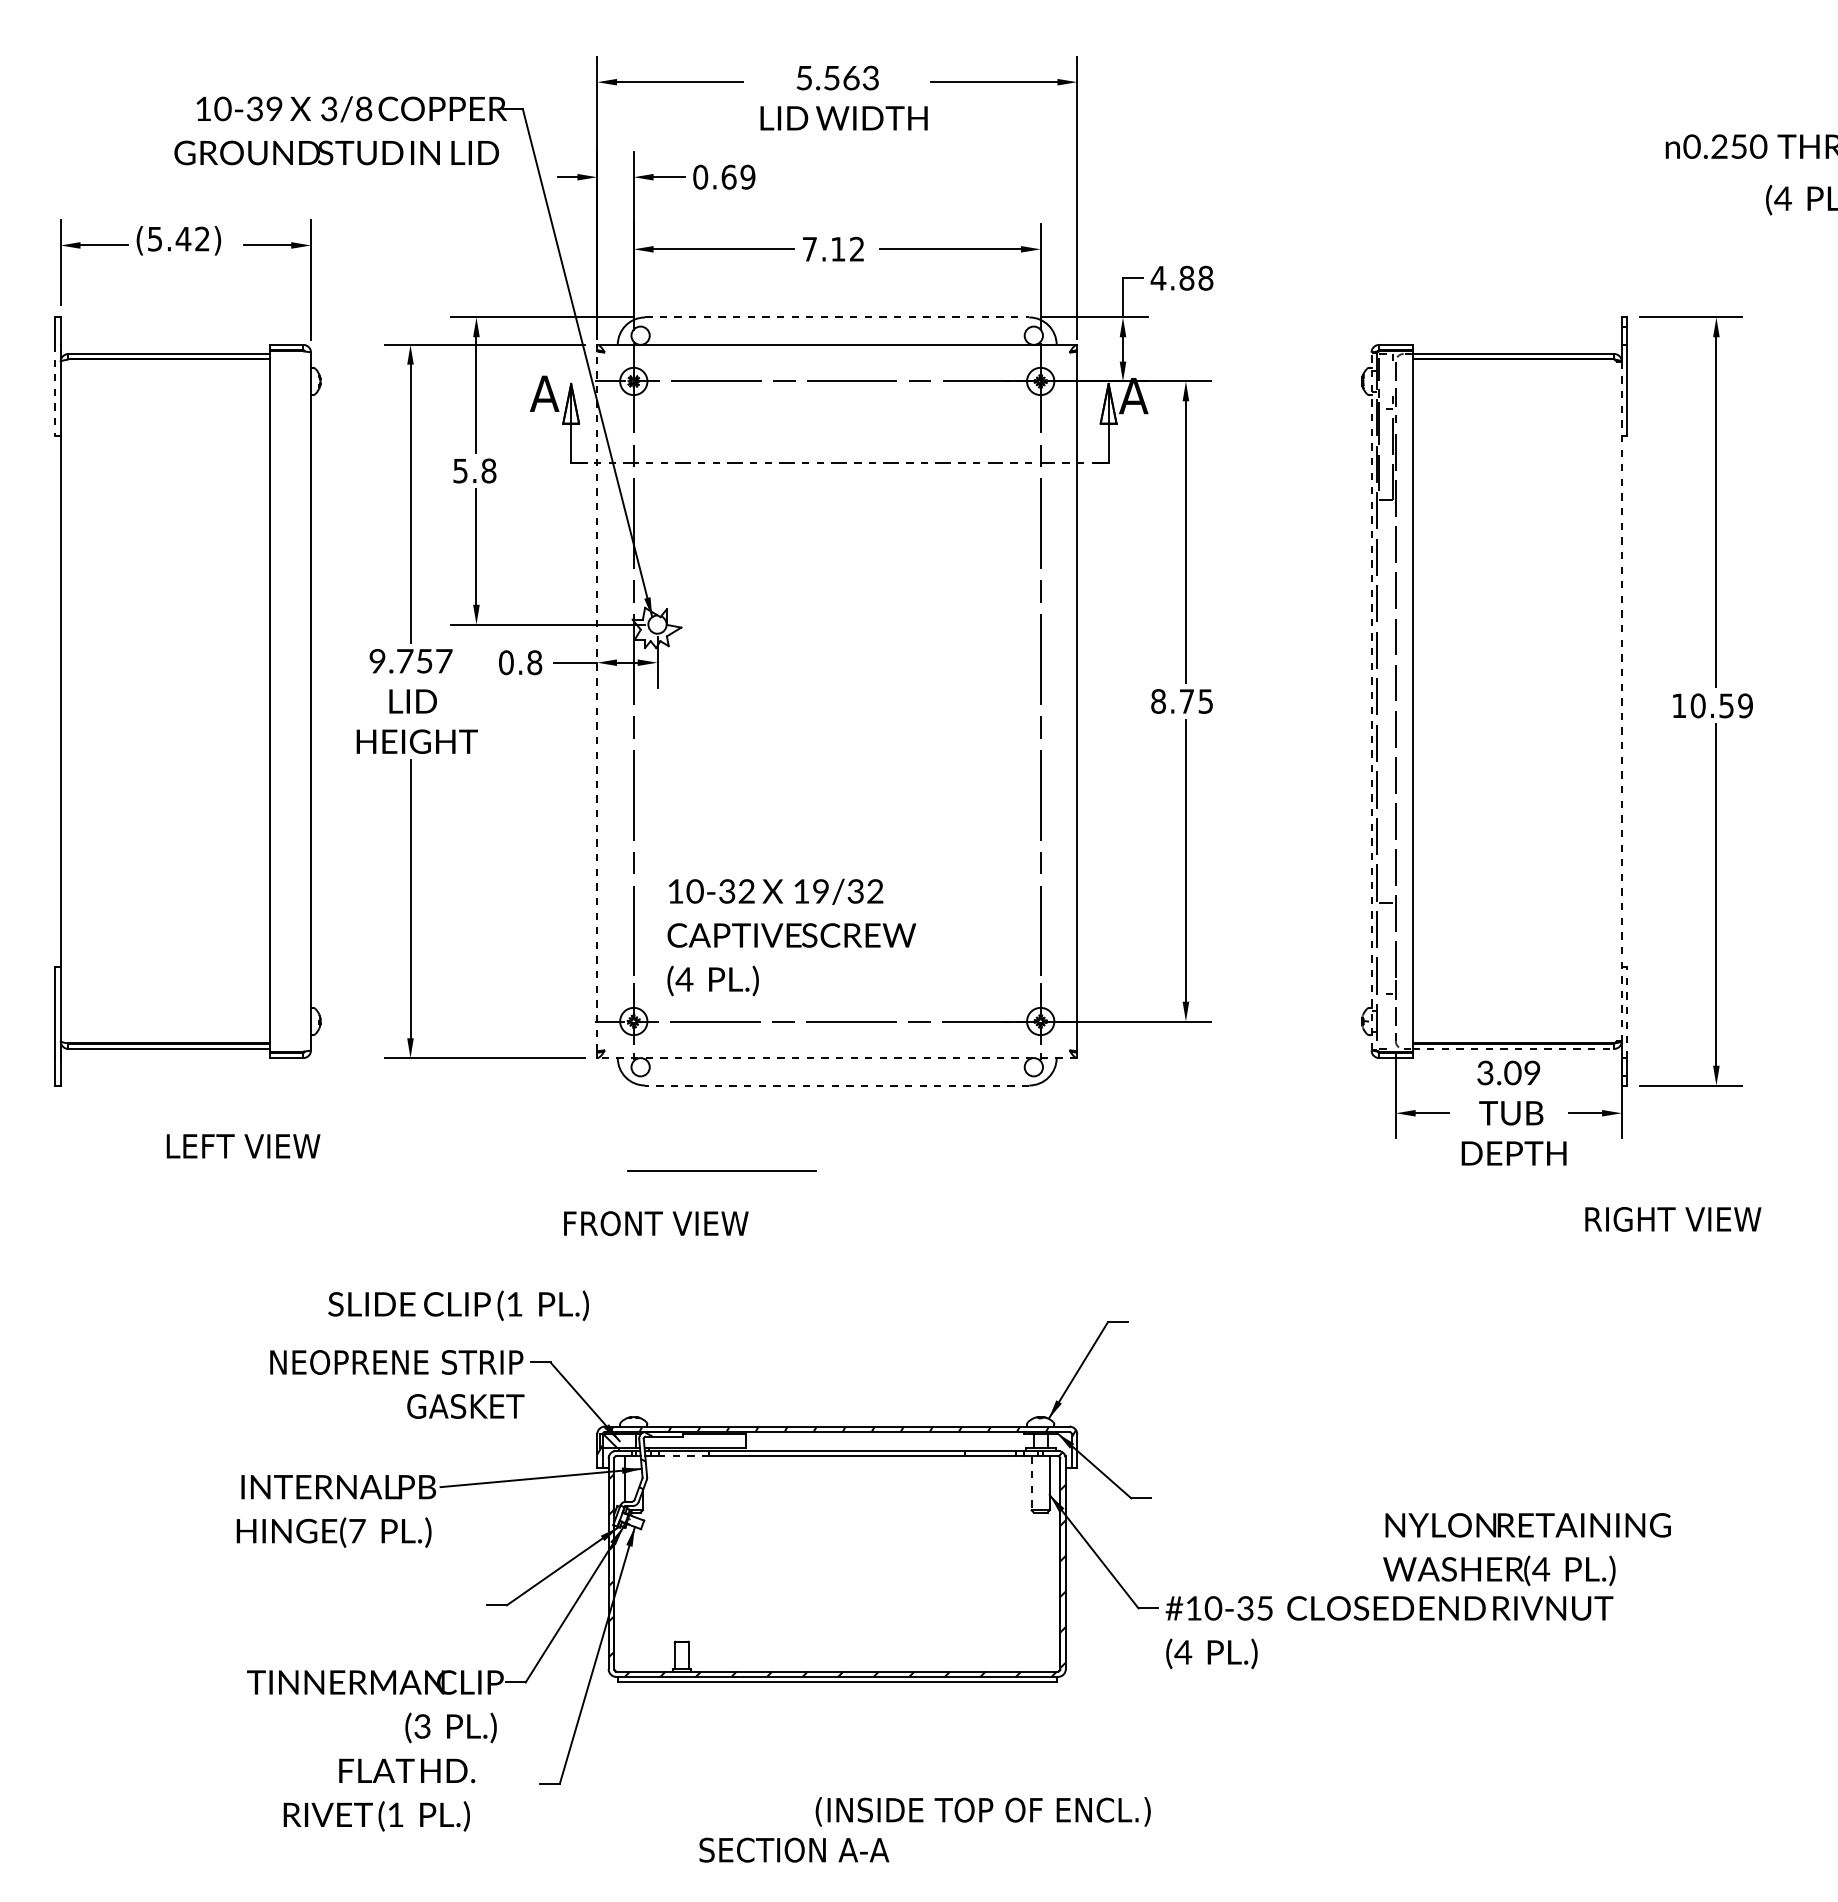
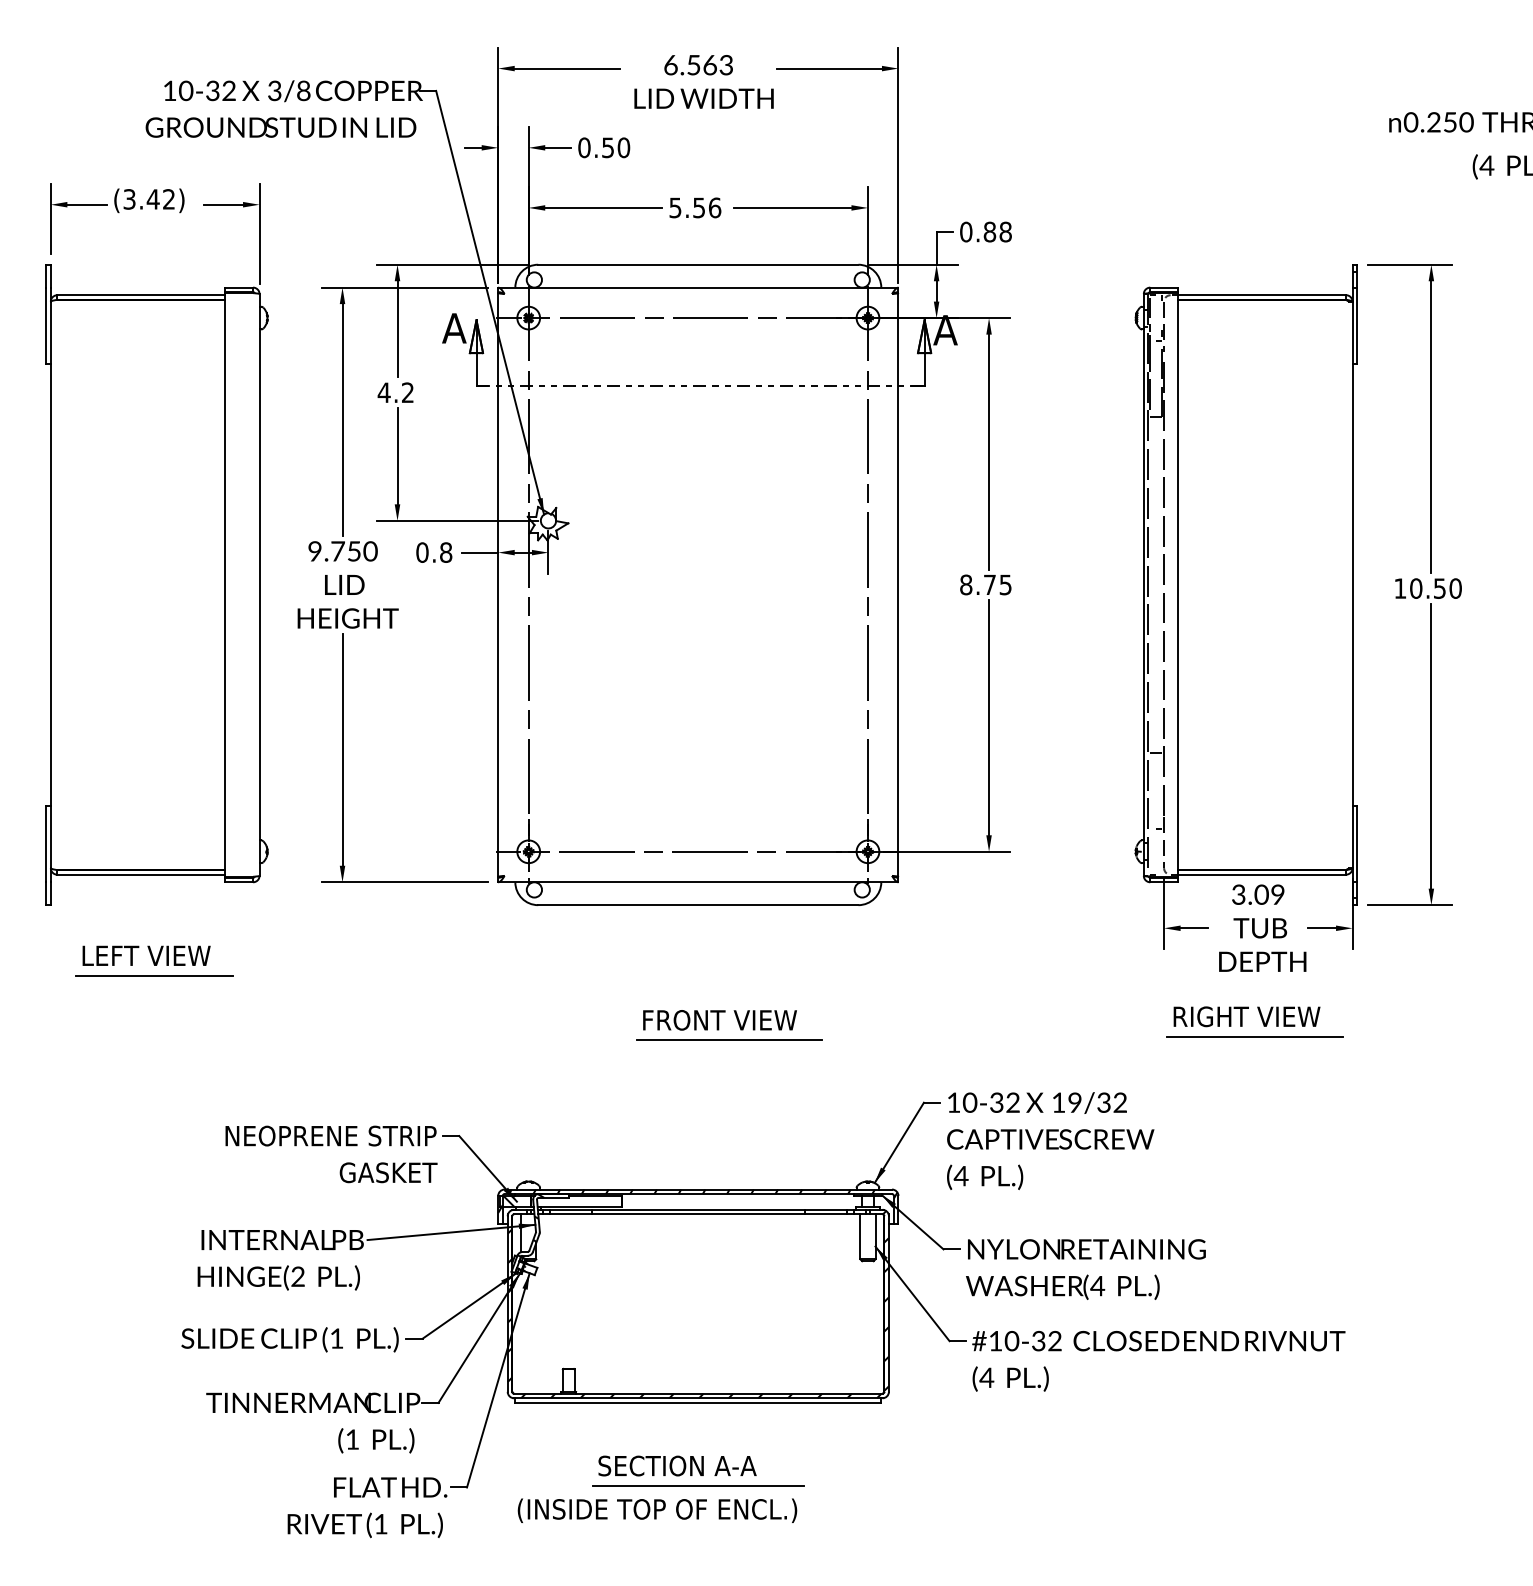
text: (804, 78) -> (671, 65), 5.563 -> 6.563
text: (274, 108) -> (229, 90), 10-39 -> 10-32
text: (738, 176) -> (615, 147), 0.69 -> 0.50
text: (155, 238) -> (129, 198), (5.42) -> (3.42)
text: (833, 248) -> (695, 207), 7.12 -> 5.56
text: (1158, 277) -> (966, 231), 4.88 -> 0.88
line: (837, 317) -> (698, 264), dashed -> solid
line: (55, 390) -> (46, 325), dashed -> solid
text: (474, 470) -> (395, 392), 5.8 -> 4.2
text: (443, 661) -> (370, 551), 9.757 -> 9.750
line: (597, 700) -> (498, 584), dashed -> solid
line: (1371, 701) -> (1143, 584), dashed -> solid
line: (1621, 701) -> (1352, 584), dashed -> solid
text: (1745, 705) -> (1455, 588), 10.59 -> 10.50
text: (791, 937) -> (1050, 1141), moved
line: (1627, 1012) -> (1357, 844), dashed -> solid
line: (1513, 1048) -> (1262, 874), dashed -> solid
line: (836, 1058) -> (697, 882), dashed -> solid
line: (836, 1085) -> (697, 905), dashed -> solid
text: (243, 1146) -> (146, 956), moved
line: (721, 1170) -> (154, 976), moved
text: (1673, 1219) -> (1247, 1016), moved
text: (656, 1223) -> (720, 1020), moved
line: (1505, 1243) -> (1255, 1036), added
line: (874, 1247) -> (729, 1040), added
text: (458, 1305) -> (289, 1339), moved
line: (683, 1456) -> (570, 1214), dashed -> solid
line: (1031, 1483) -> (860, 1236), dashed -> solid
text: (357, 1530) -> (298, 1276), (7 -> (2
text: (1526, 1549) -> (1085, 1269), moved
text: (1264, 1608) -> (1054, 1341), #10-35 -> #10-32
text: (422, 1726) -> (352, 1439), (3 -> (1
line: (836, 1782) -> (697, 1486), added
text: (379, 1794) -> (367, 1507), moved
text: (982, 1811) -> (656, 1510), moved
text: (794, 1849) -> (677, 1465), moved

